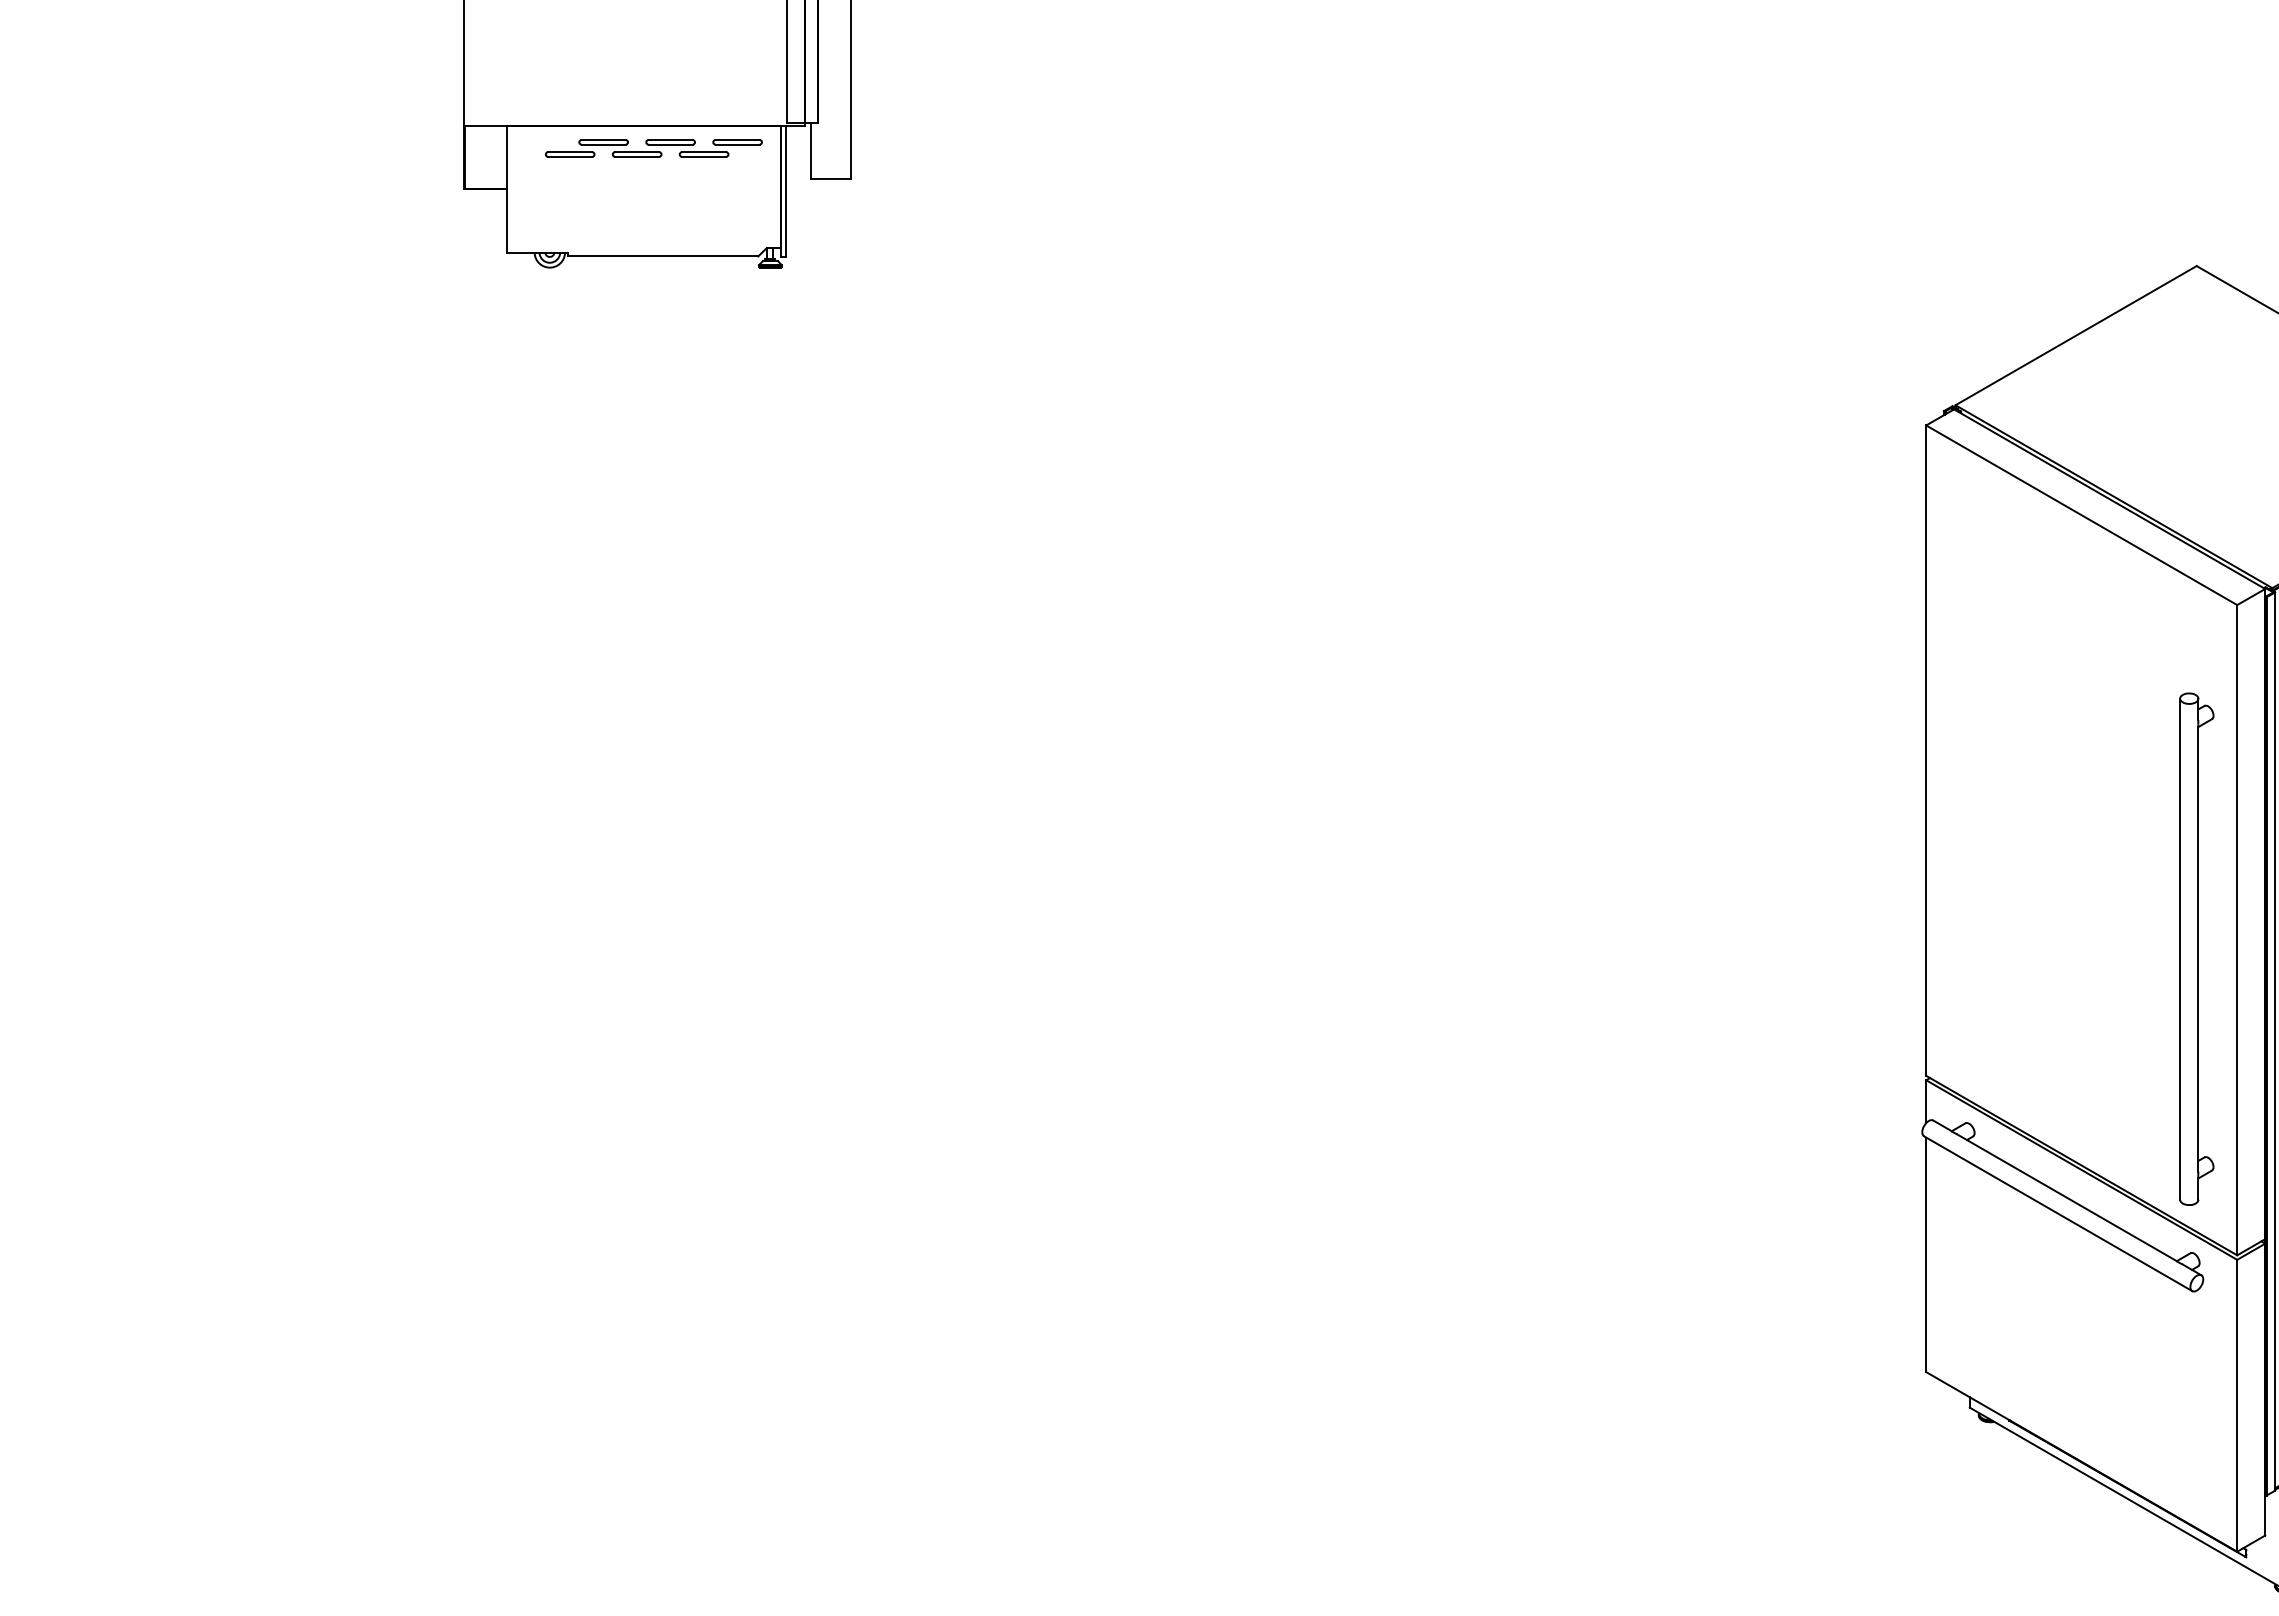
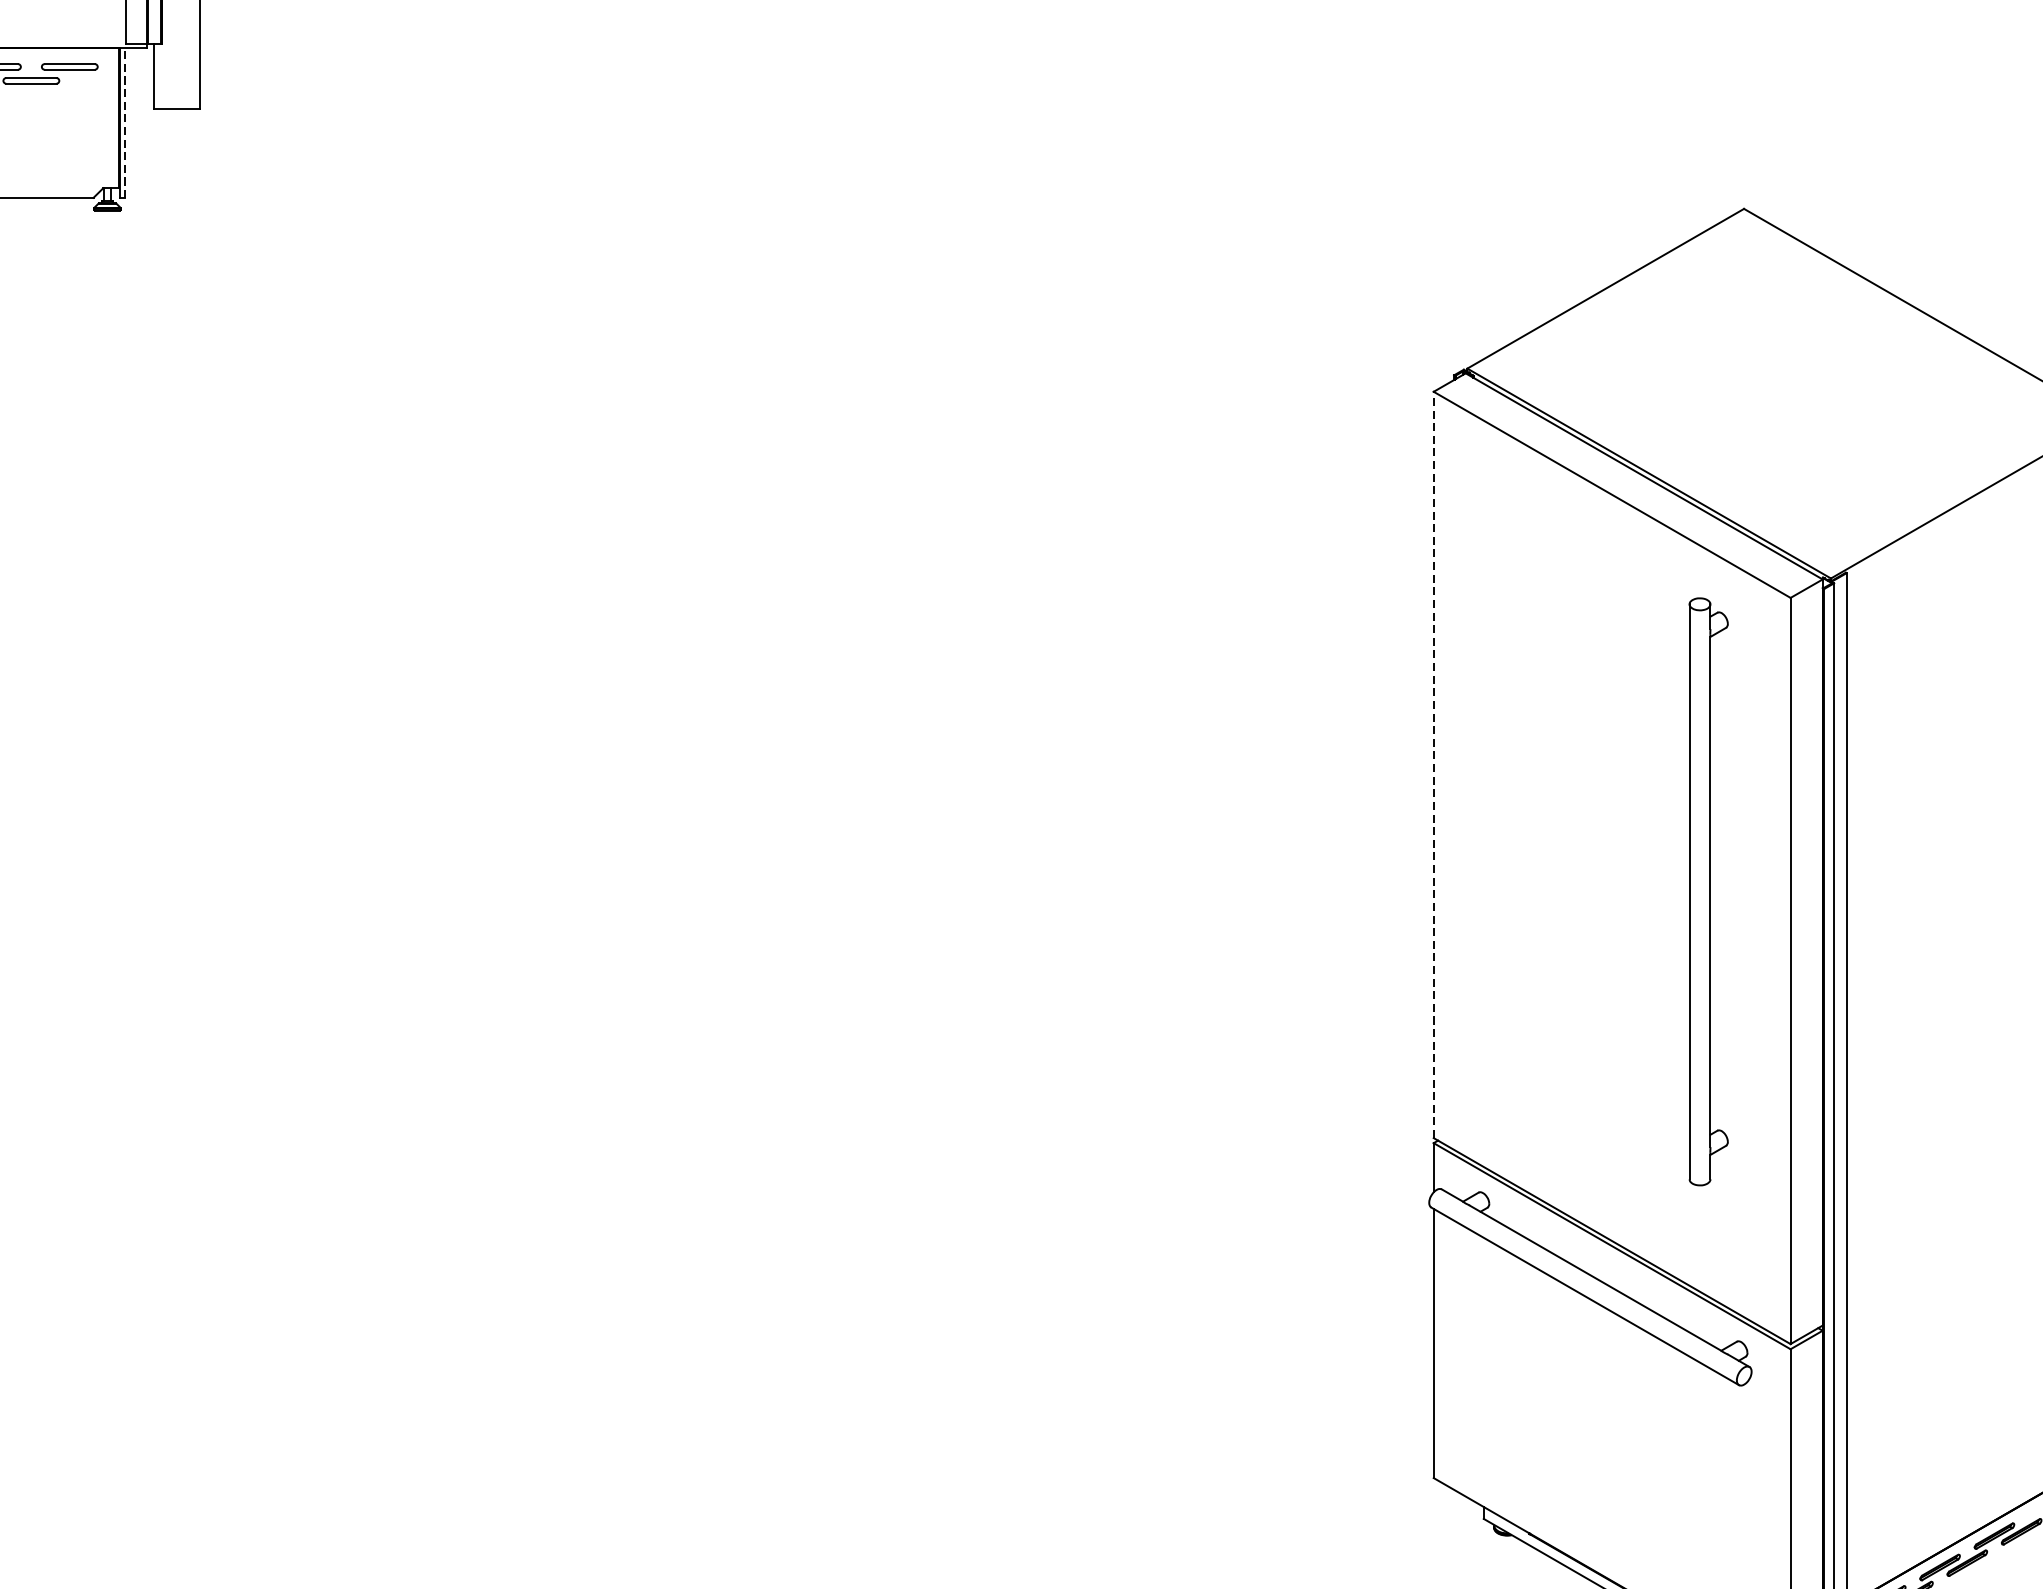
line: (785, 190) -> (124, 122), solid -> dashed
line: (1926, 750) -> (1434, 764), solid -> dashed
part: (2196, 948) -> (1708, 891), moved

